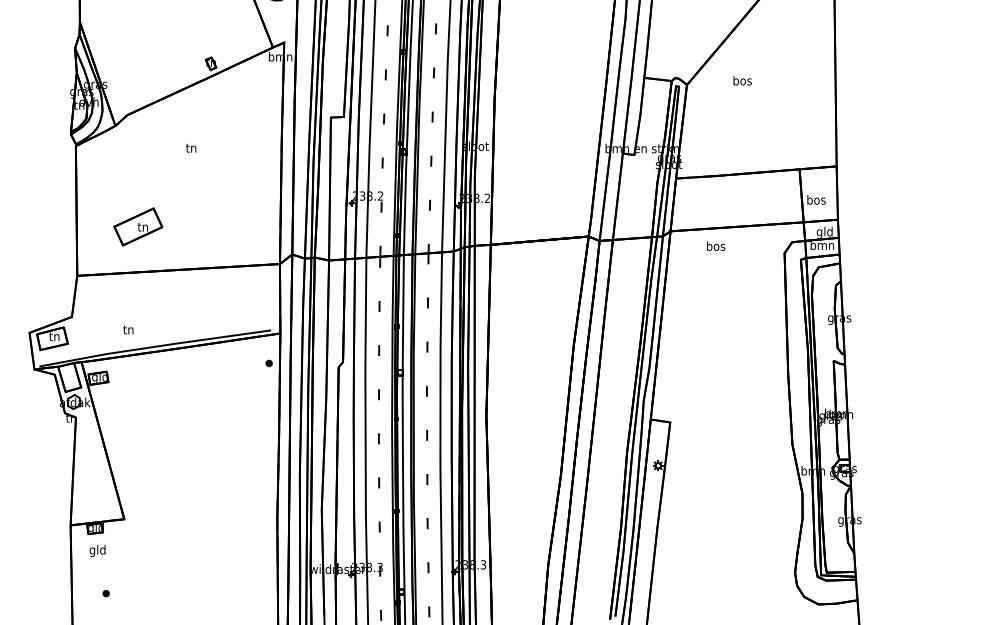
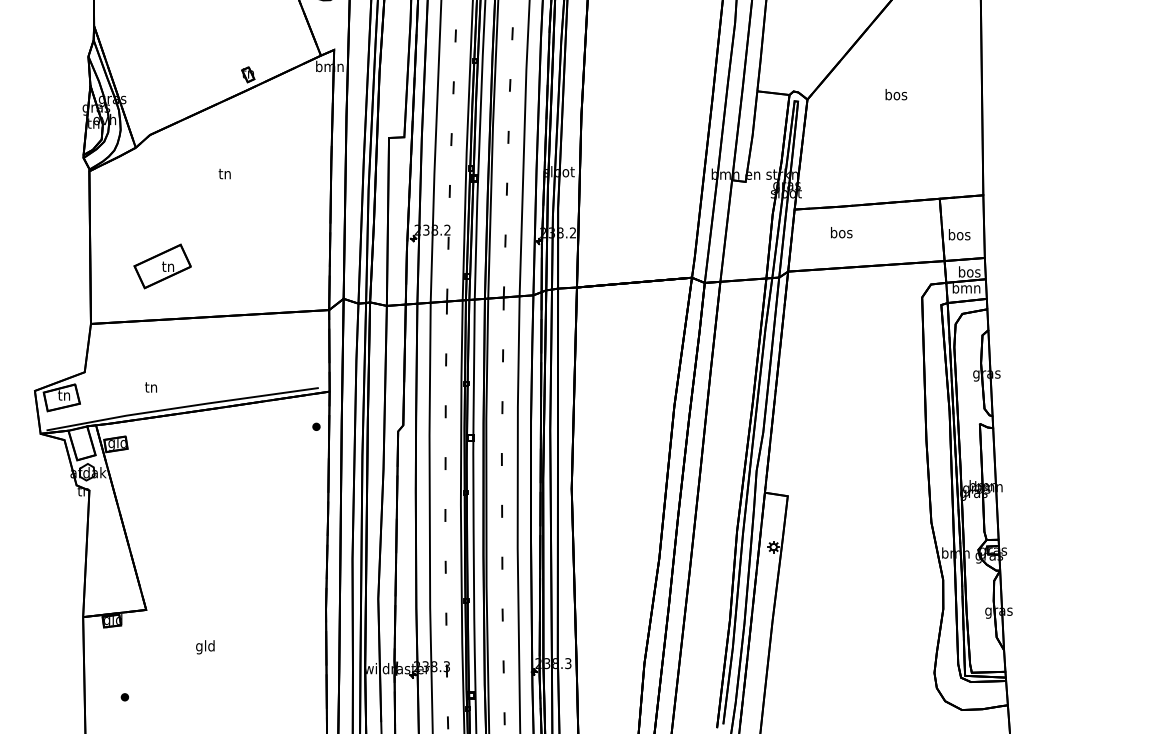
text: (742, 80) -> (896, 94), moved
text: (824, 232) -> (969, 272), gld -> bos
text: (716, 245) -> (842, 231), moved
text: (97, 551) -> (205, 647), moved

